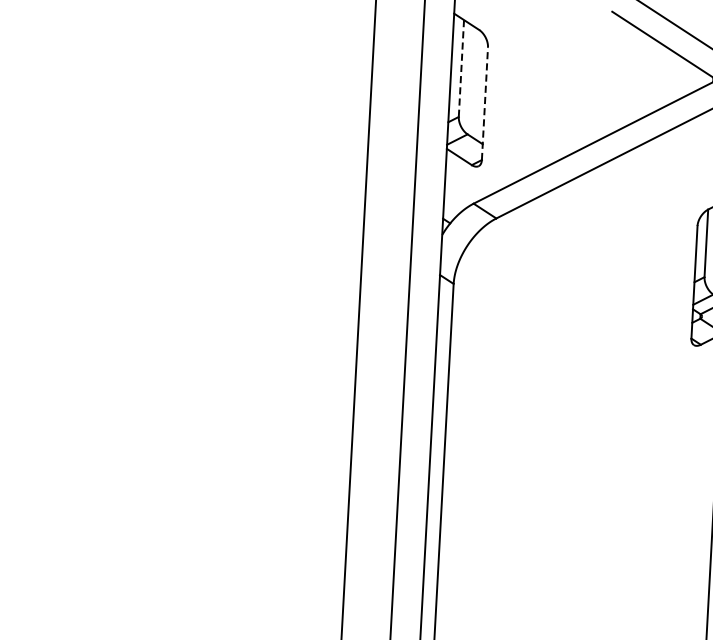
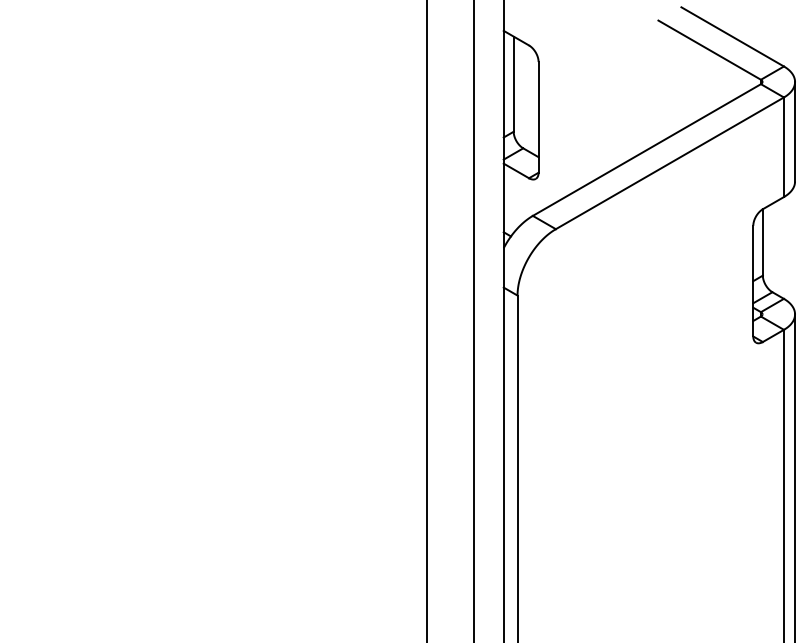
line: (461, 68) -> (513, 84), dashed -> solid
line: (484, 102) -> (538, 116), dashed -> solid

